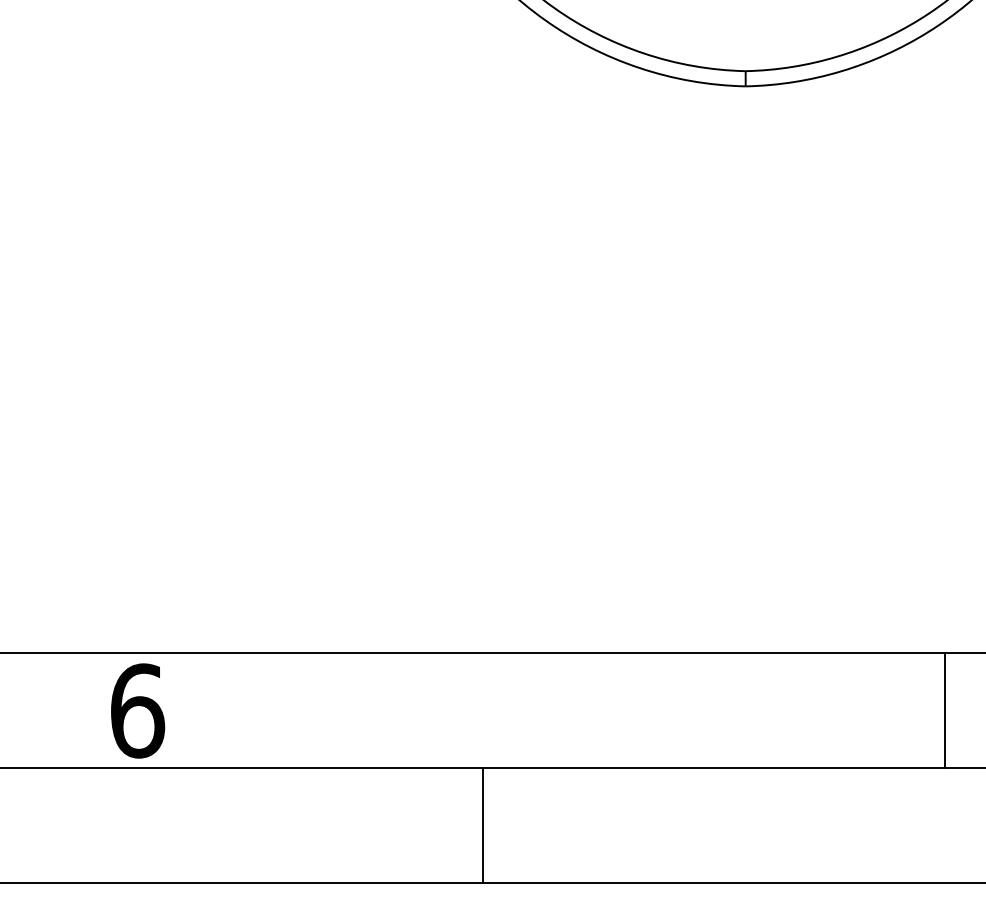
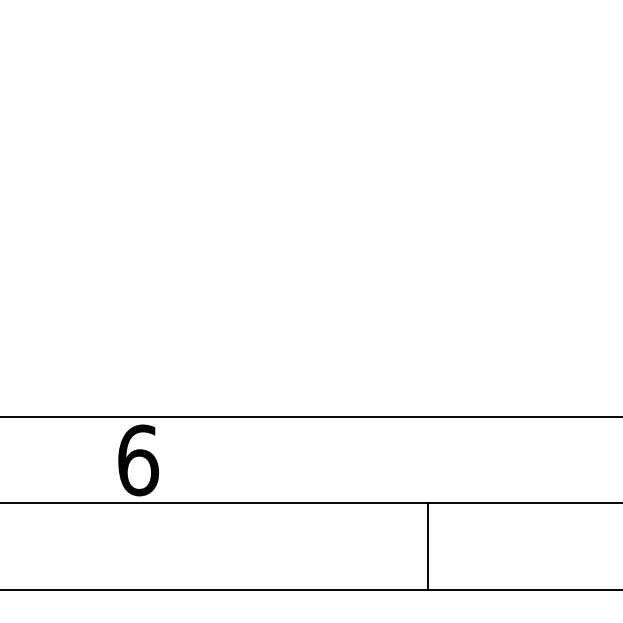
line: (482, 824) -> (427, 545), moved

